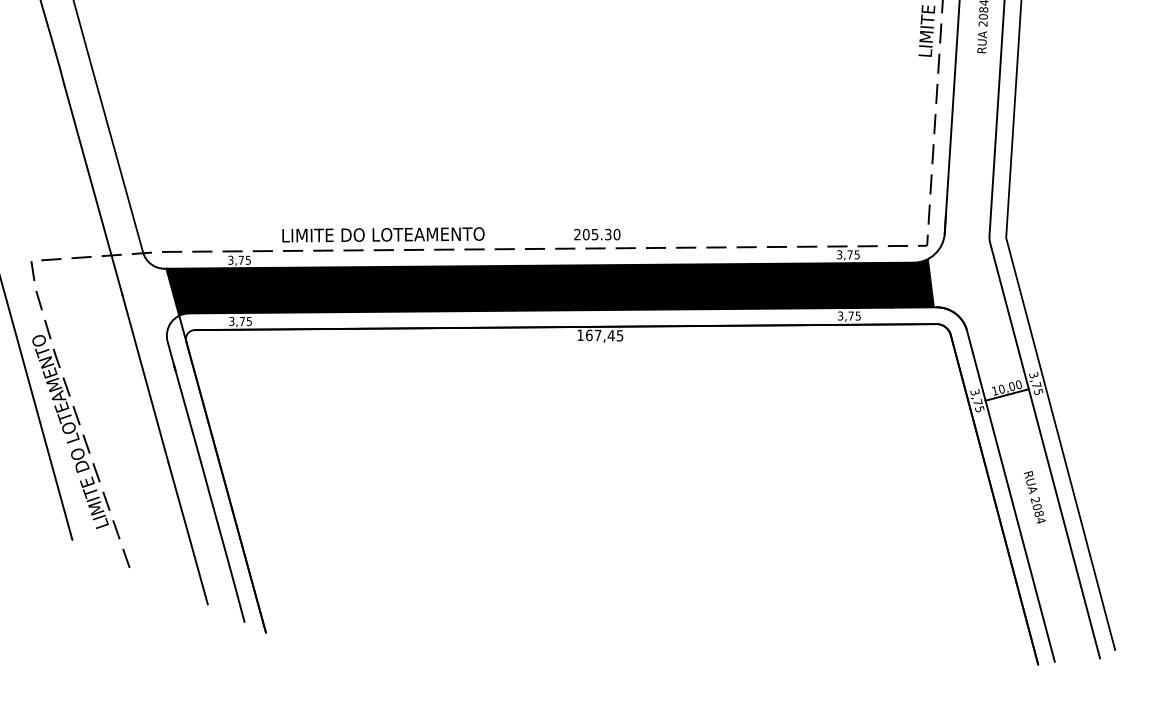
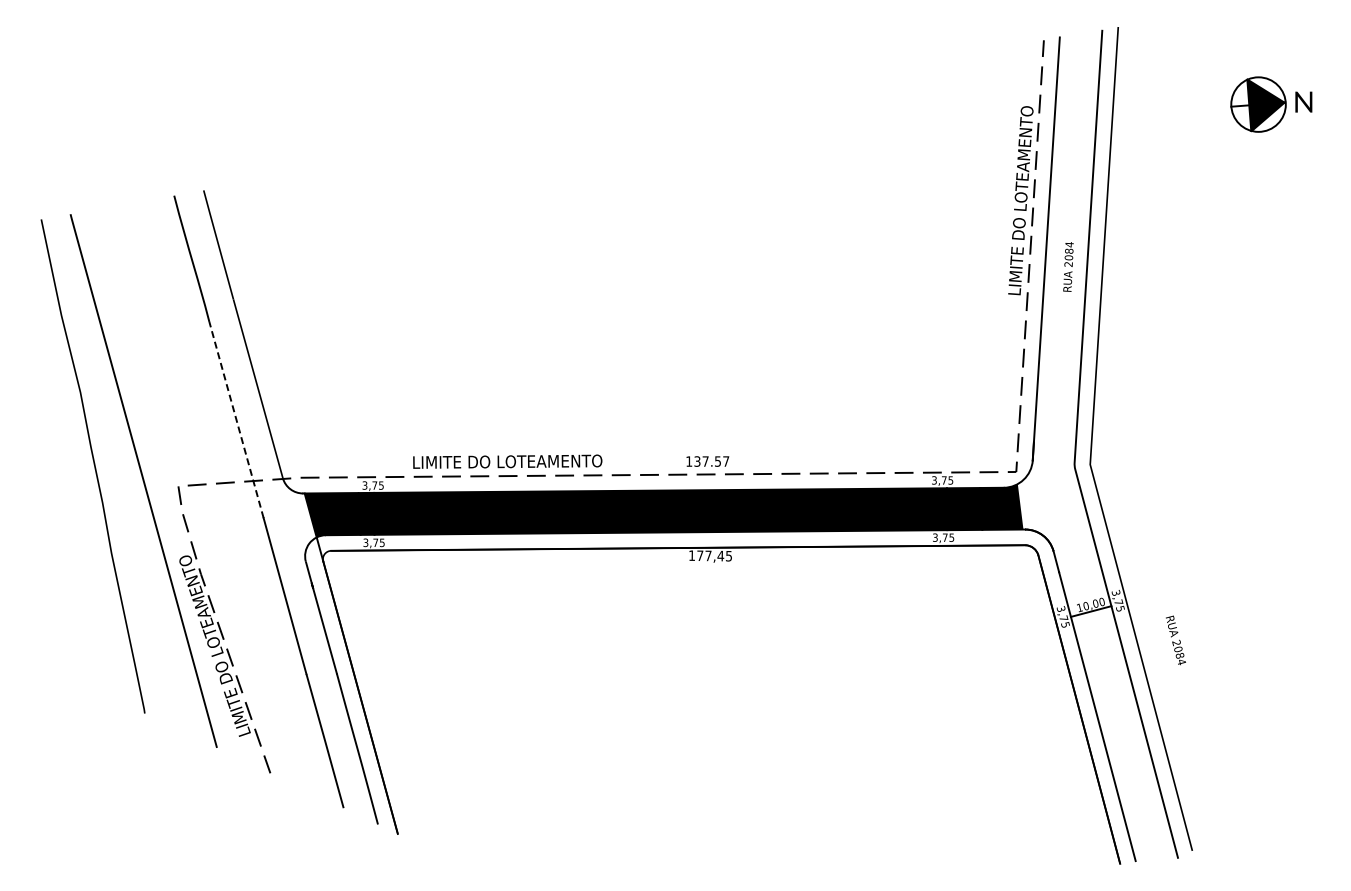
line: (93, 190) -> (236, 420), solid -> dashed
text: (597, 234) -> (707, 461), 205.30 -> 137.57
text: (589, 335) -> (700, 555), 167,45 -> 177,45
text: (1034, 497) -> (1175, 640), moved

